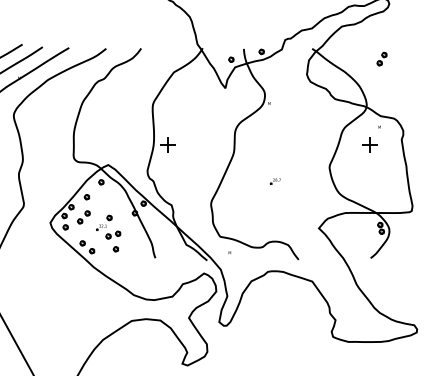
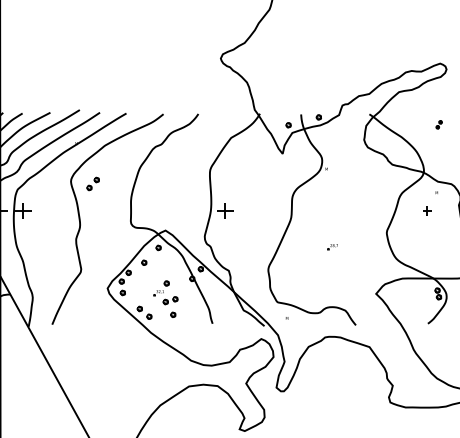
part: (381, 58) -> (438, 124), size x0.6
part: (370, 144) -> (427, 210), size x0.6
part: (83, 216) -> (92, 183), moved

